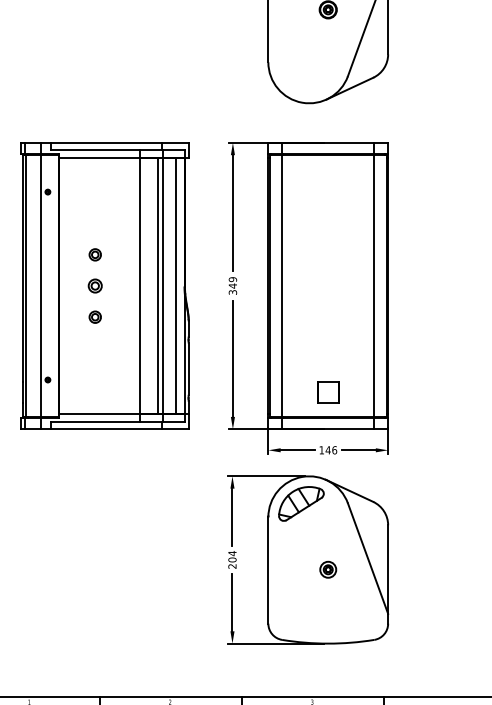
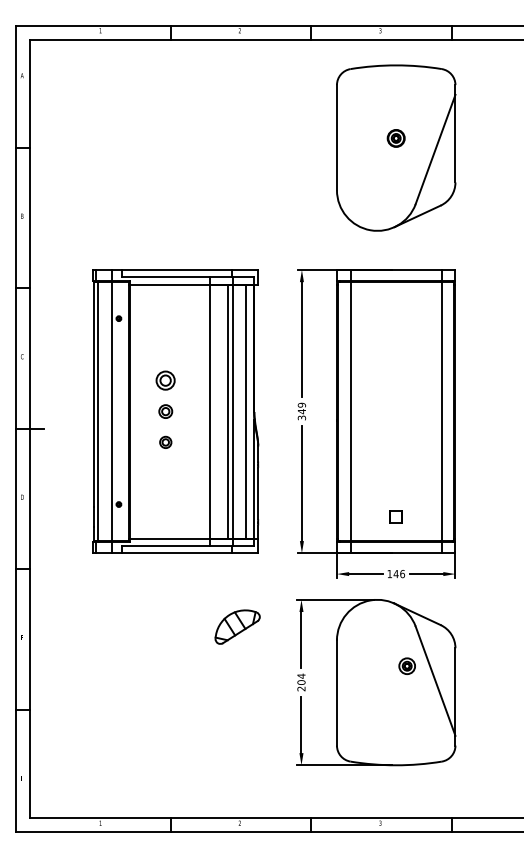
part: (94, 254) -> (165, 380), size x1.6
part: (327, 392) -> (395, 516), size x0.6
part: (301, 503) -> (237, 626), moved
part: (327, 569) -> (406, 665), moved

